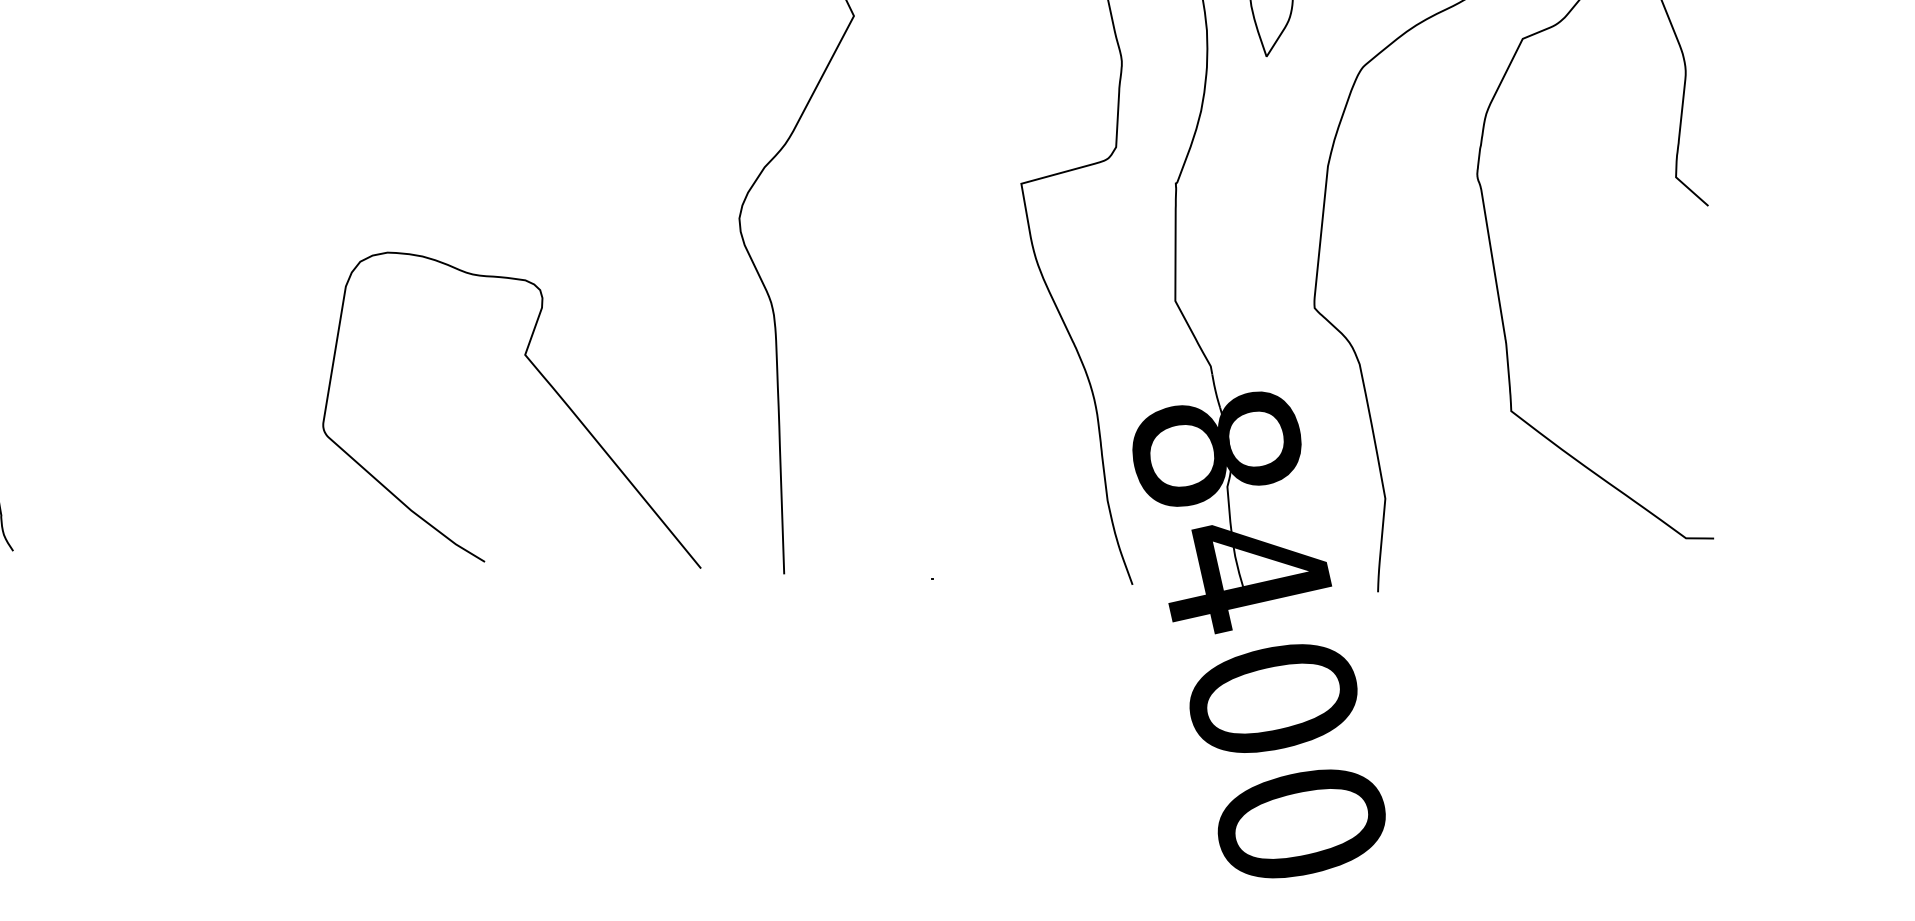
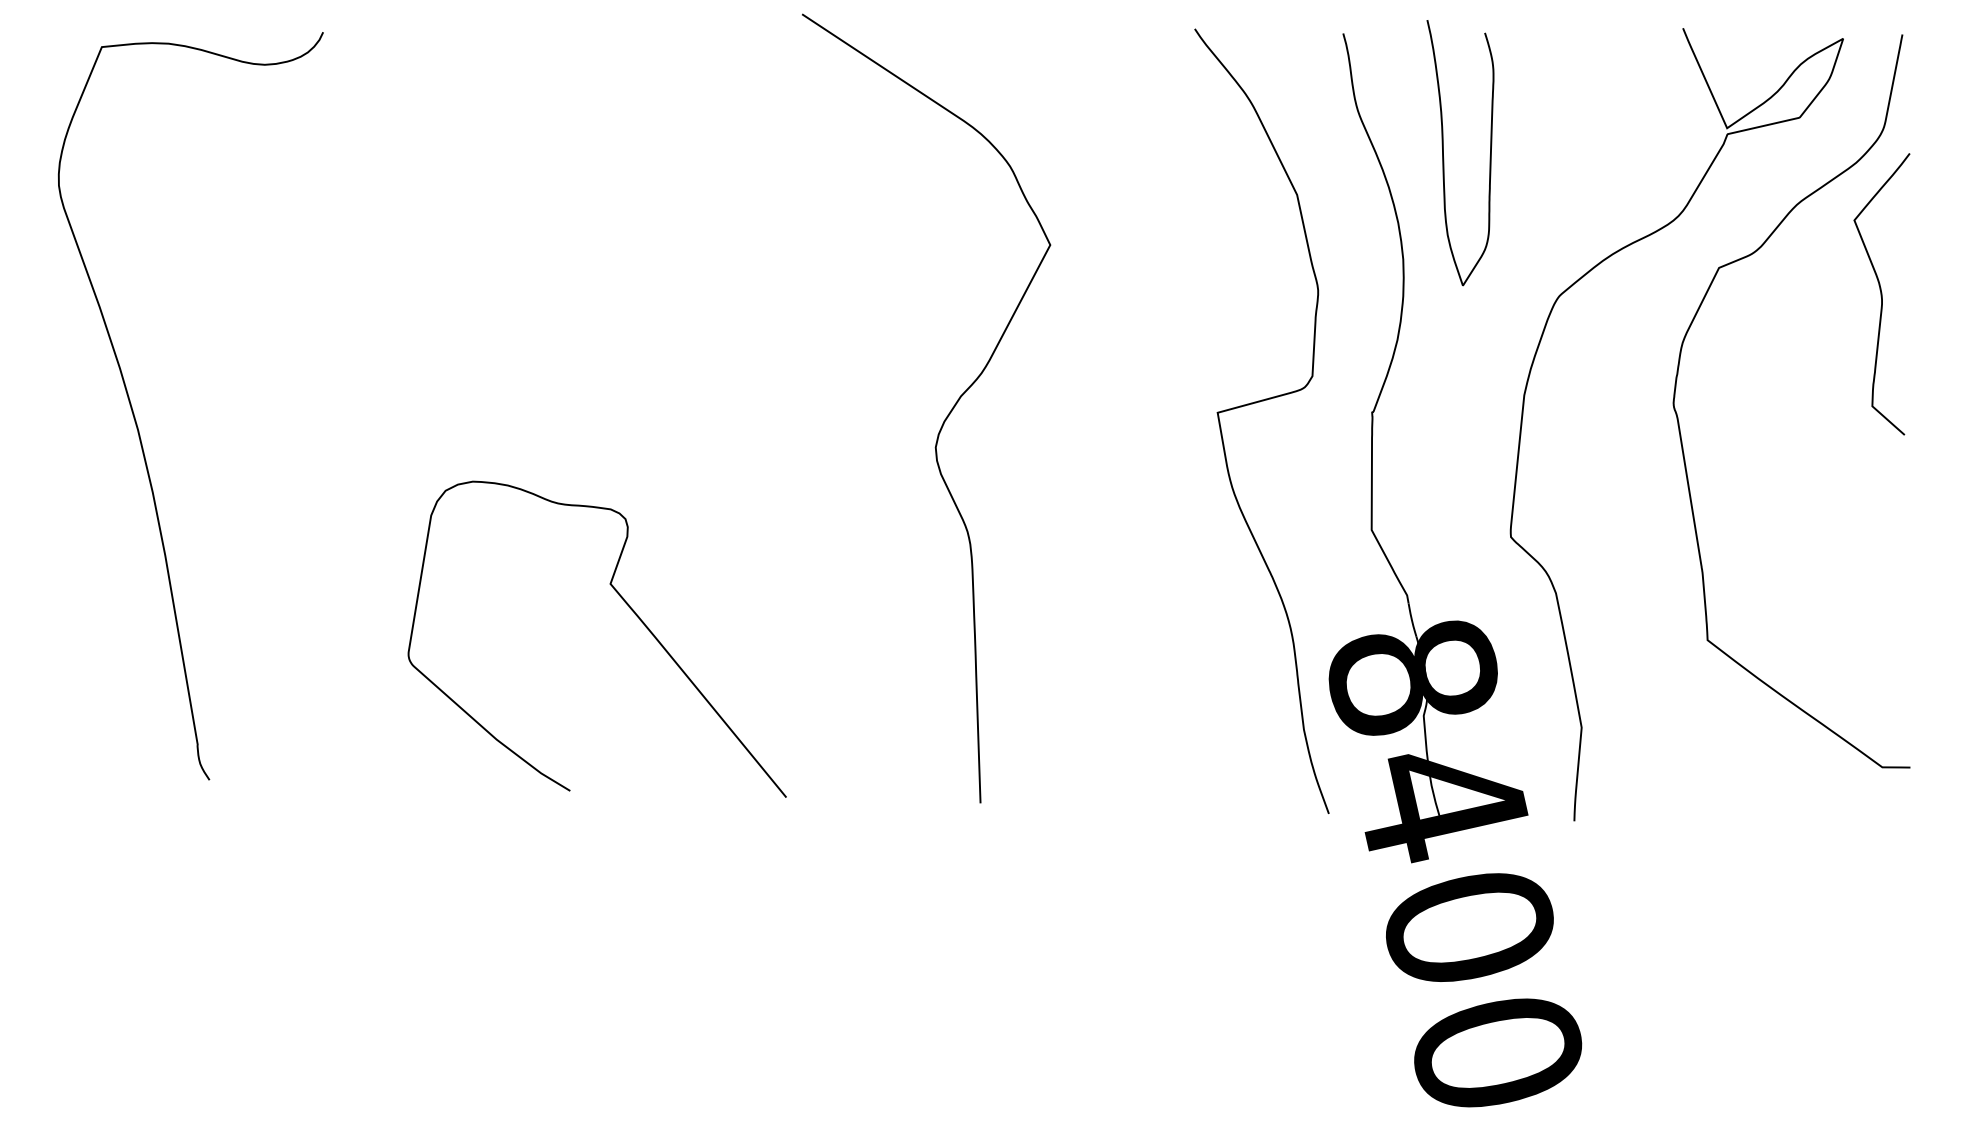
curve: (544, 379) -> (629, 608), moved

